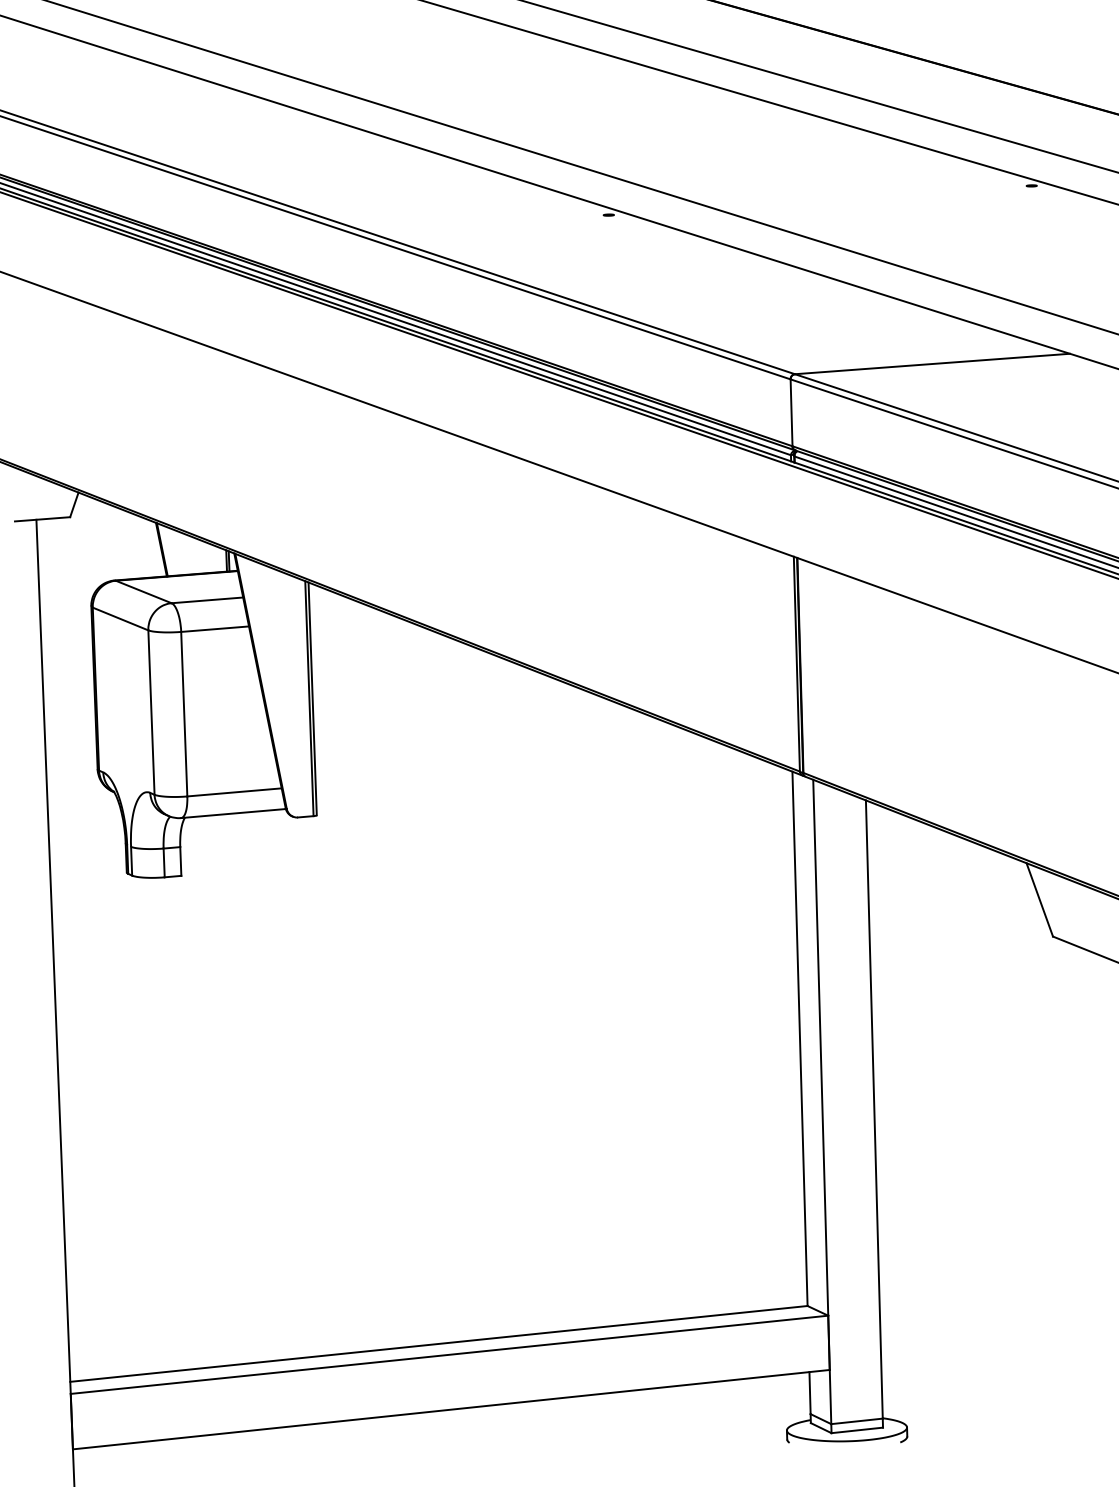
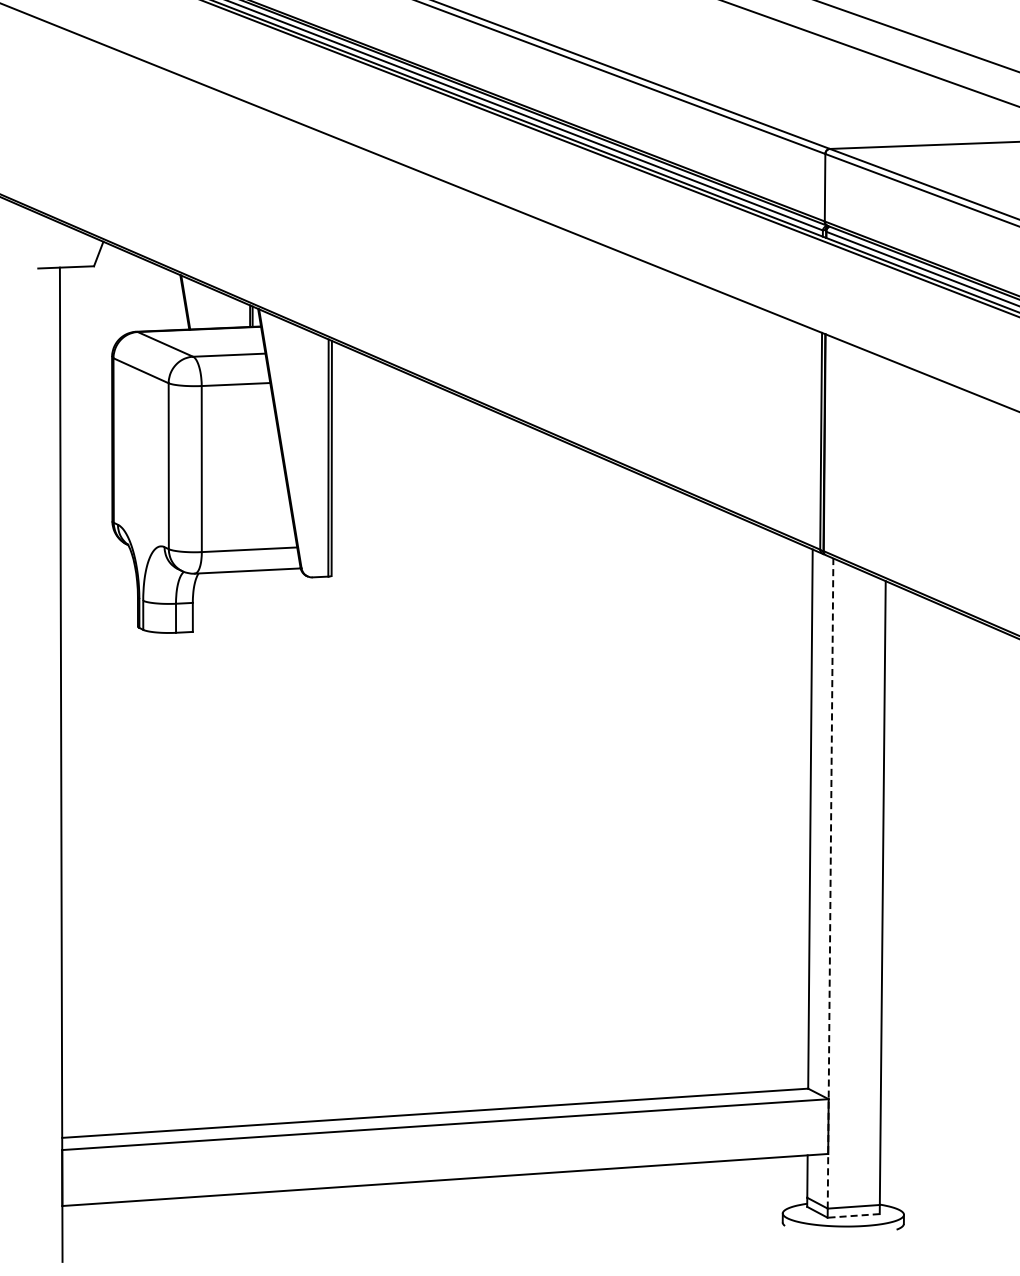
line: (822, 1101) -> (830, 883), solid -> dashed
line: (857, 1430) -> (853, 1216), solid -> dashed

